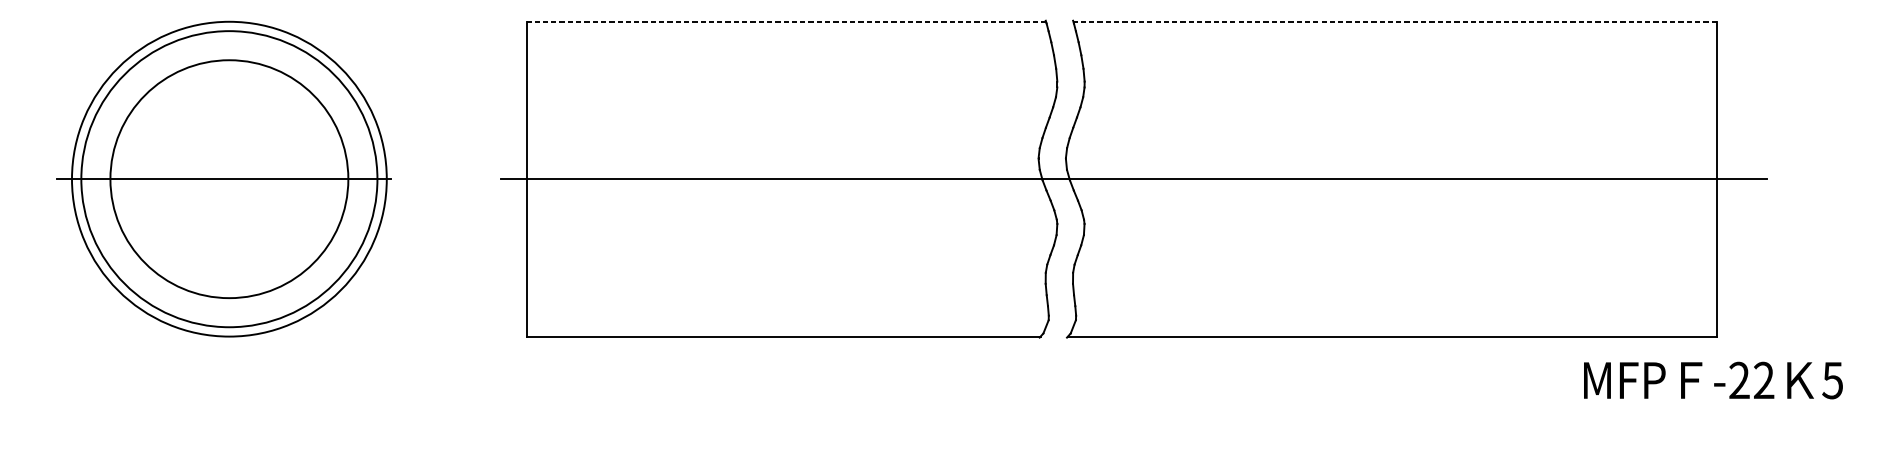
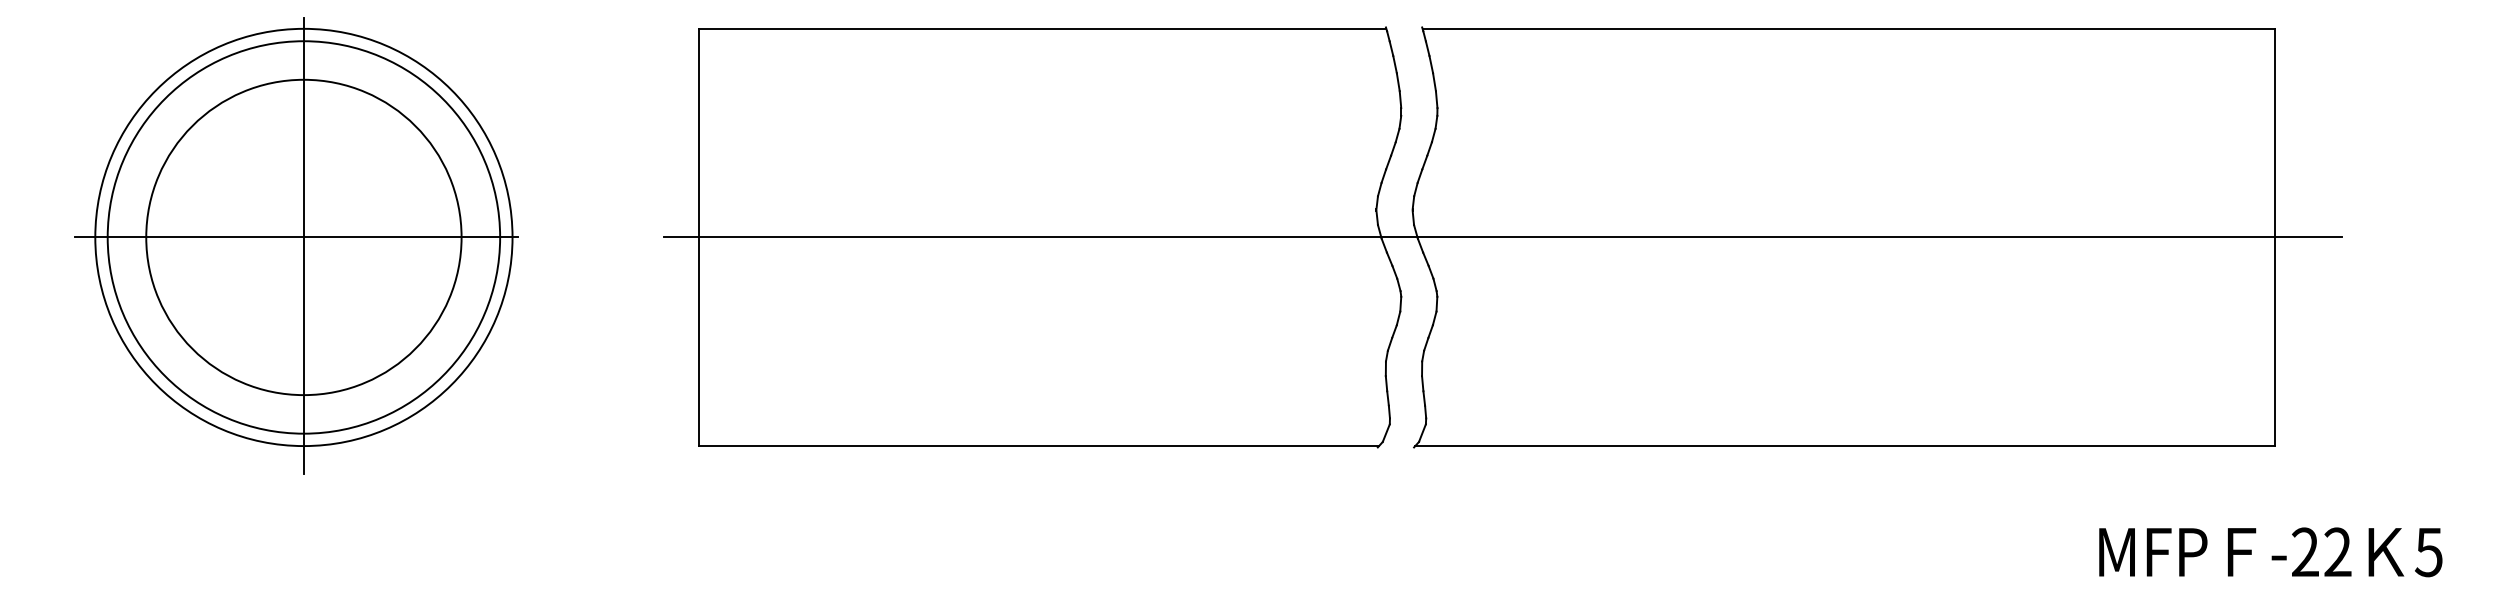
line: (786, 21) -> (1042, 28), dashed -> solid
line: (1394, 21) -> (1848, 28), dashed -> solid
line: (229, 185) -> (303, 245), added
text: (1713, 380) -> (2270, 552), moved

